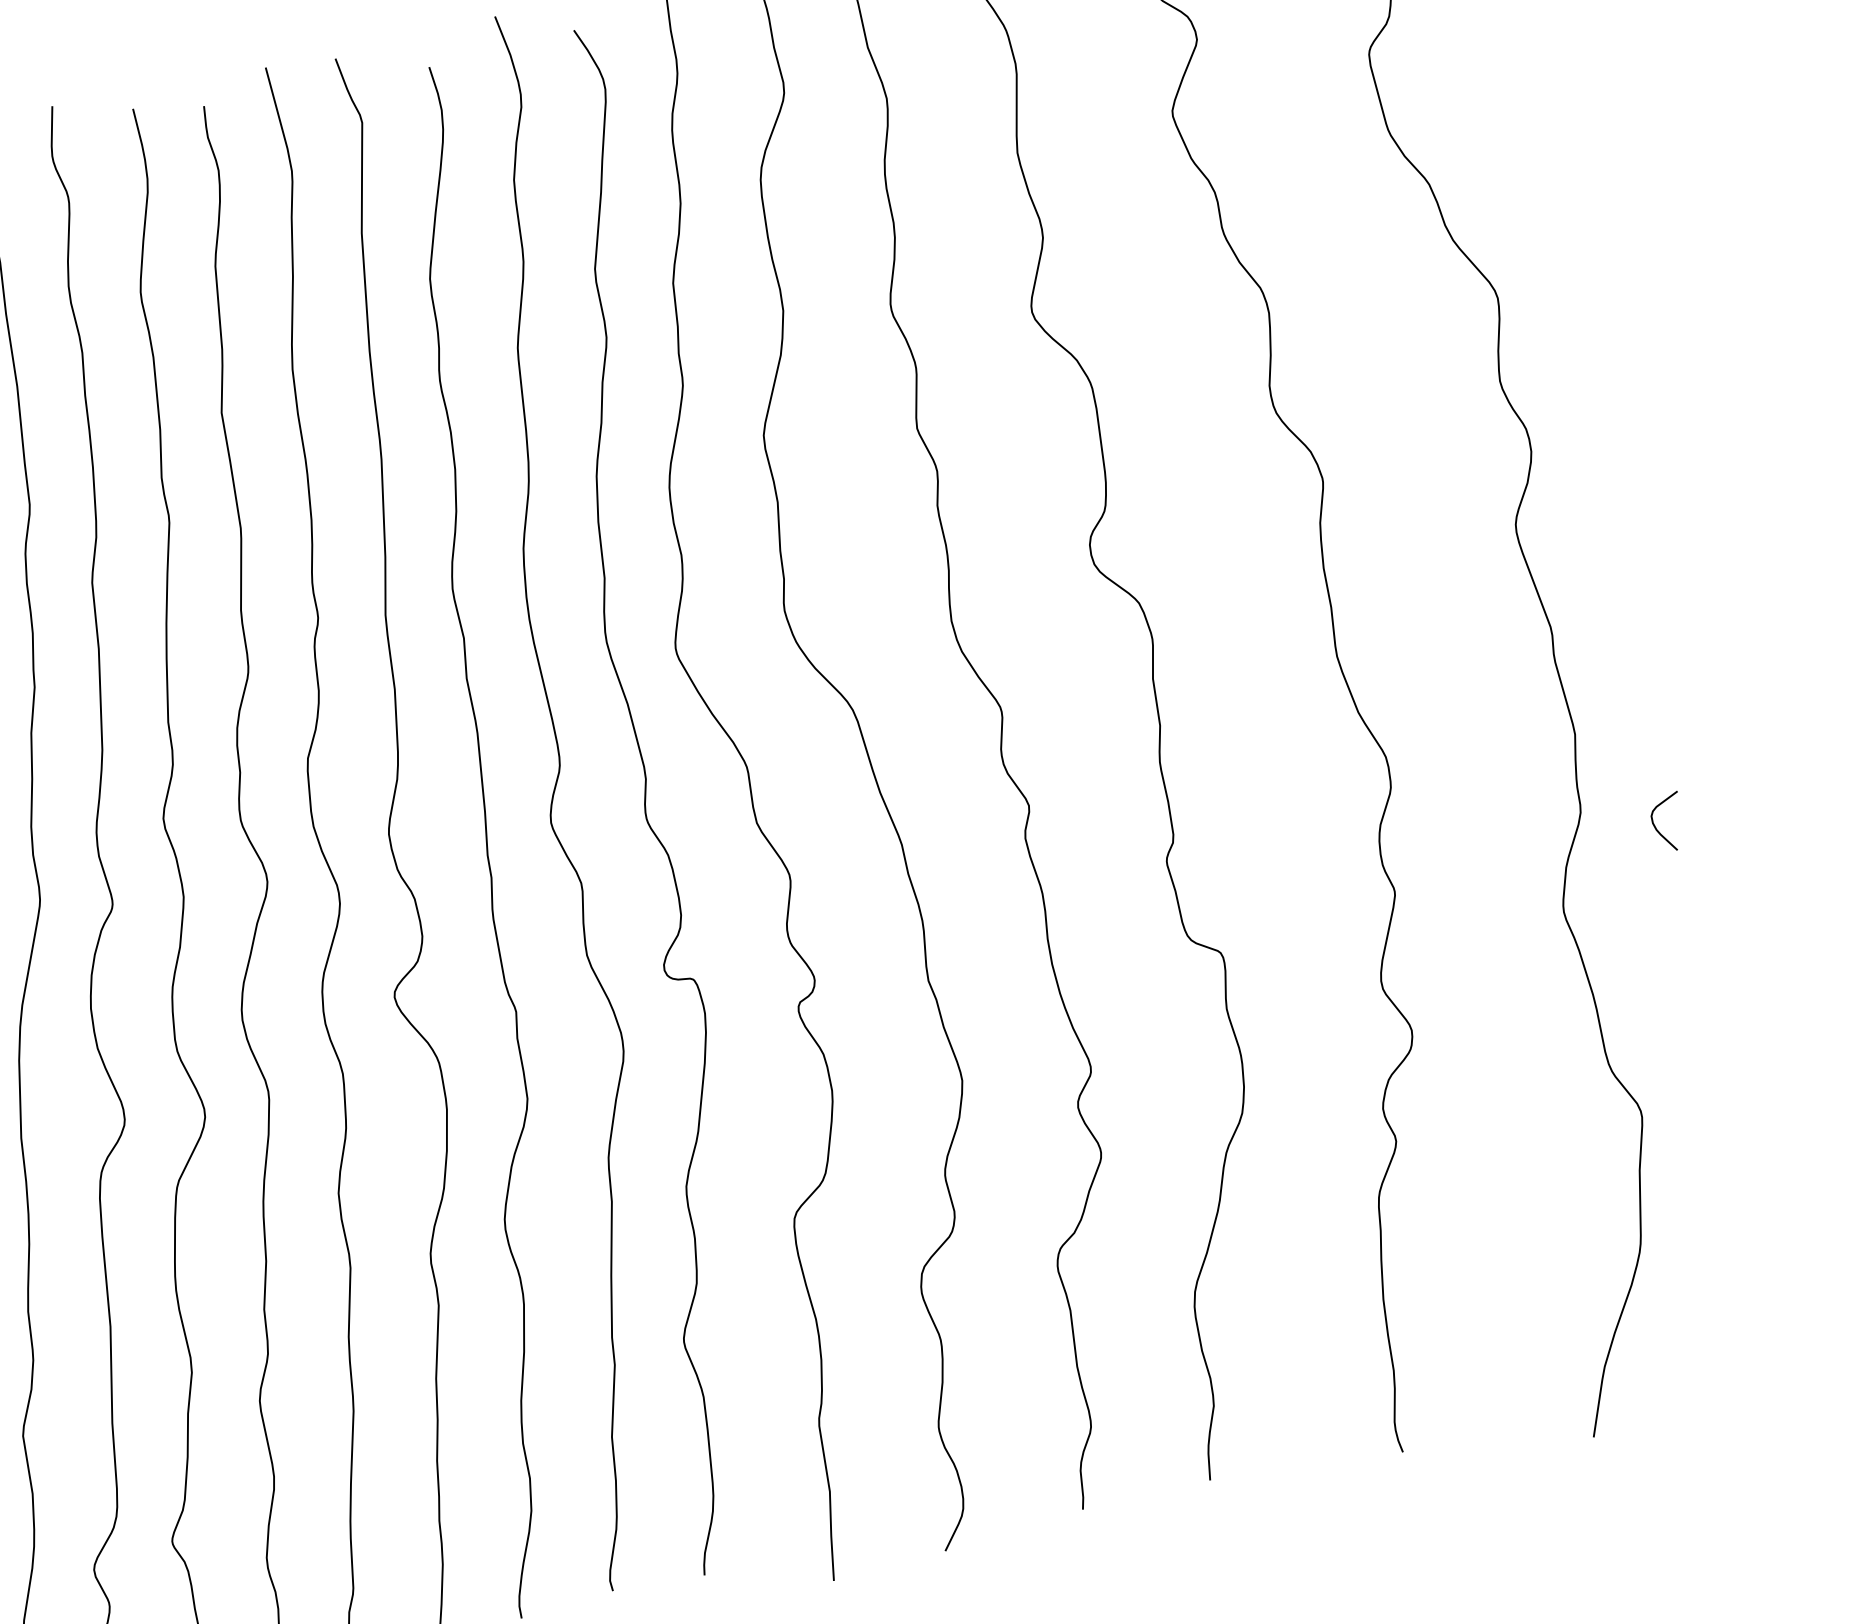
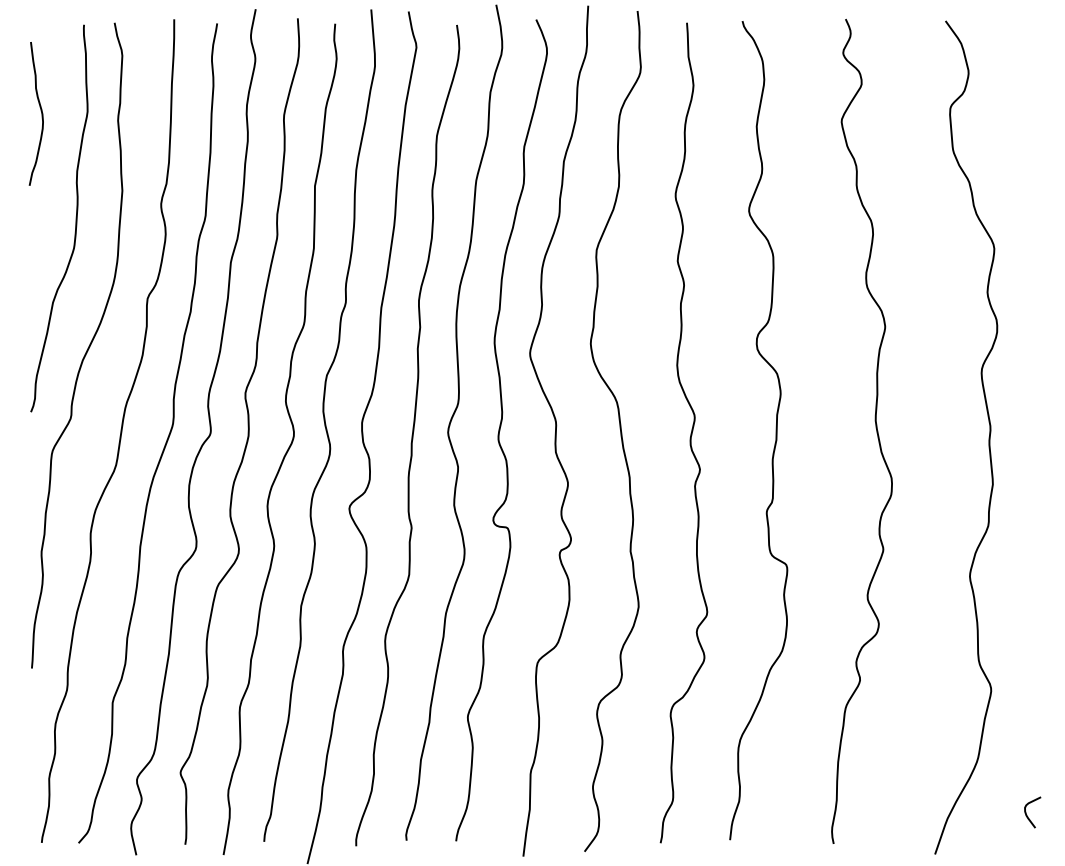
curve: (1660, 831) -> (1028, 816), moved

